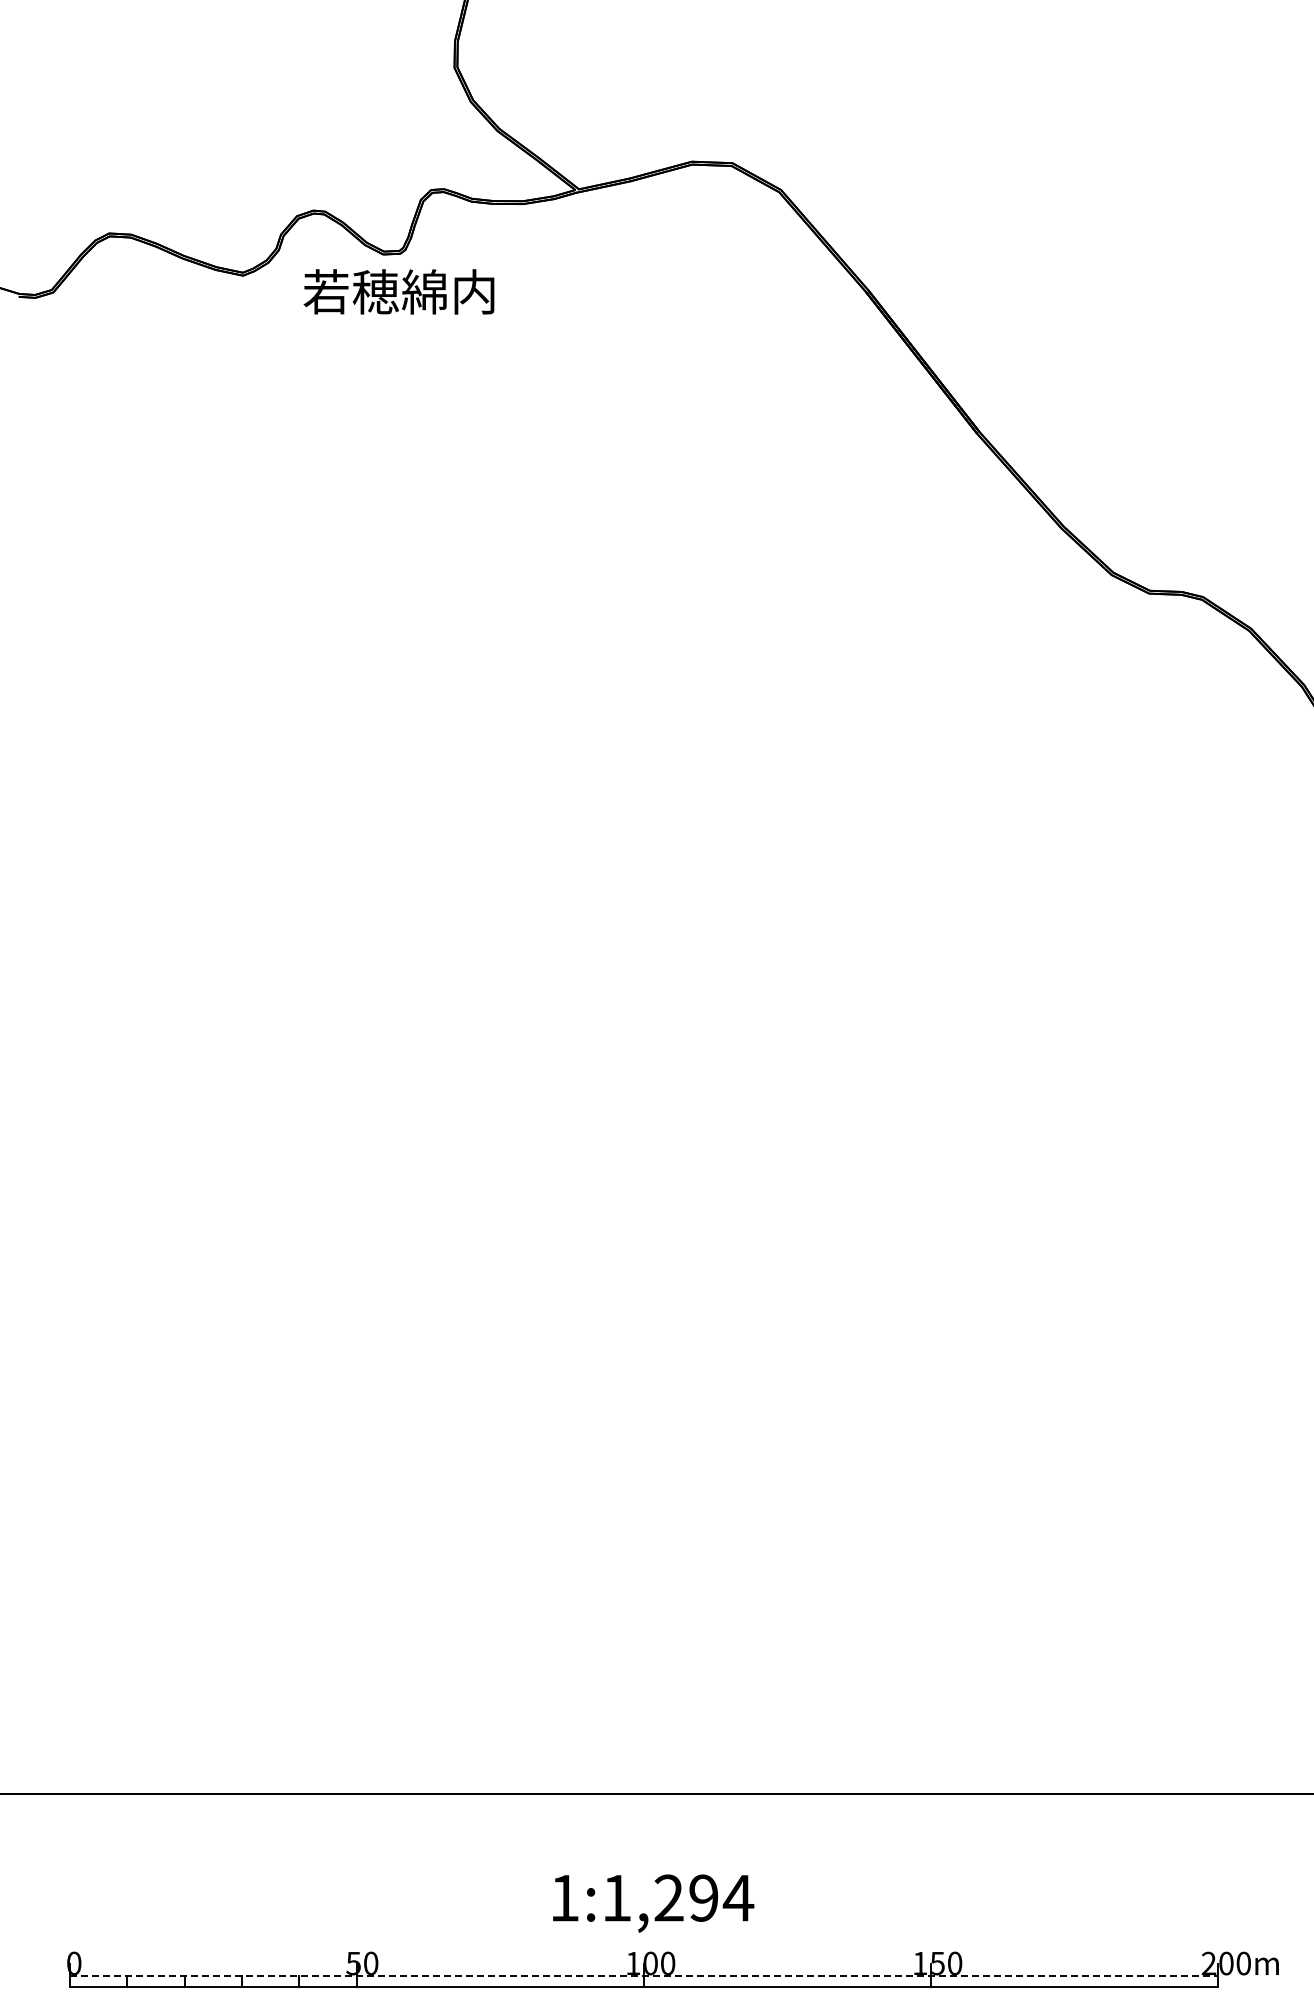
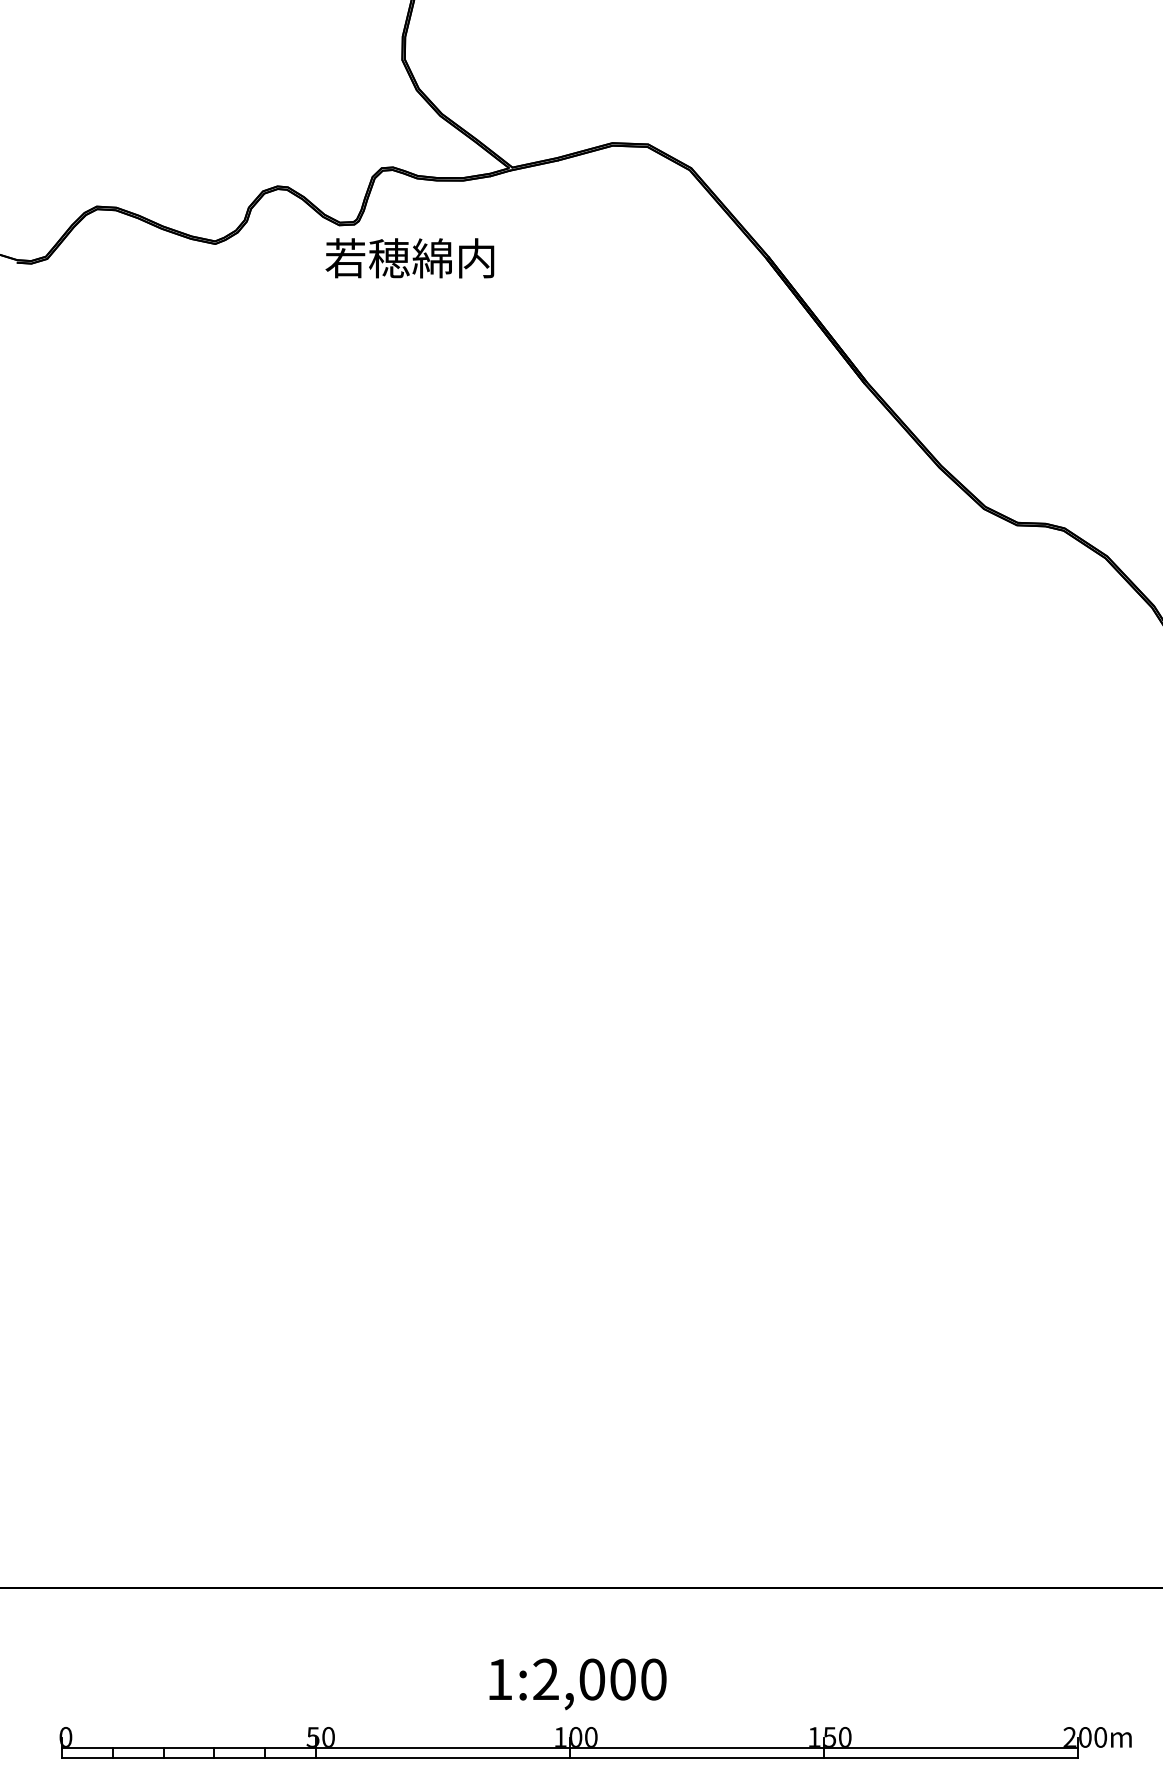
text: (398, 291) -> (409, 257), moved
text: (678, 1897) -> (600, 1678), 1:1,294 -> 1:2,000
line: (643, 1975) -> (569, 1747), dashed -> solid

